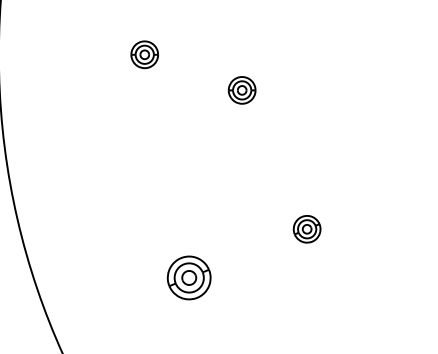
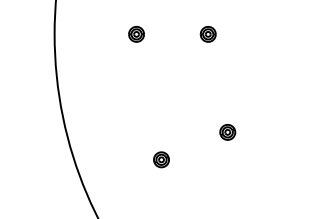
part: (240, 90) -> (207, 34), moved
part: (189, 277) -> (161, 159), size x0.62

